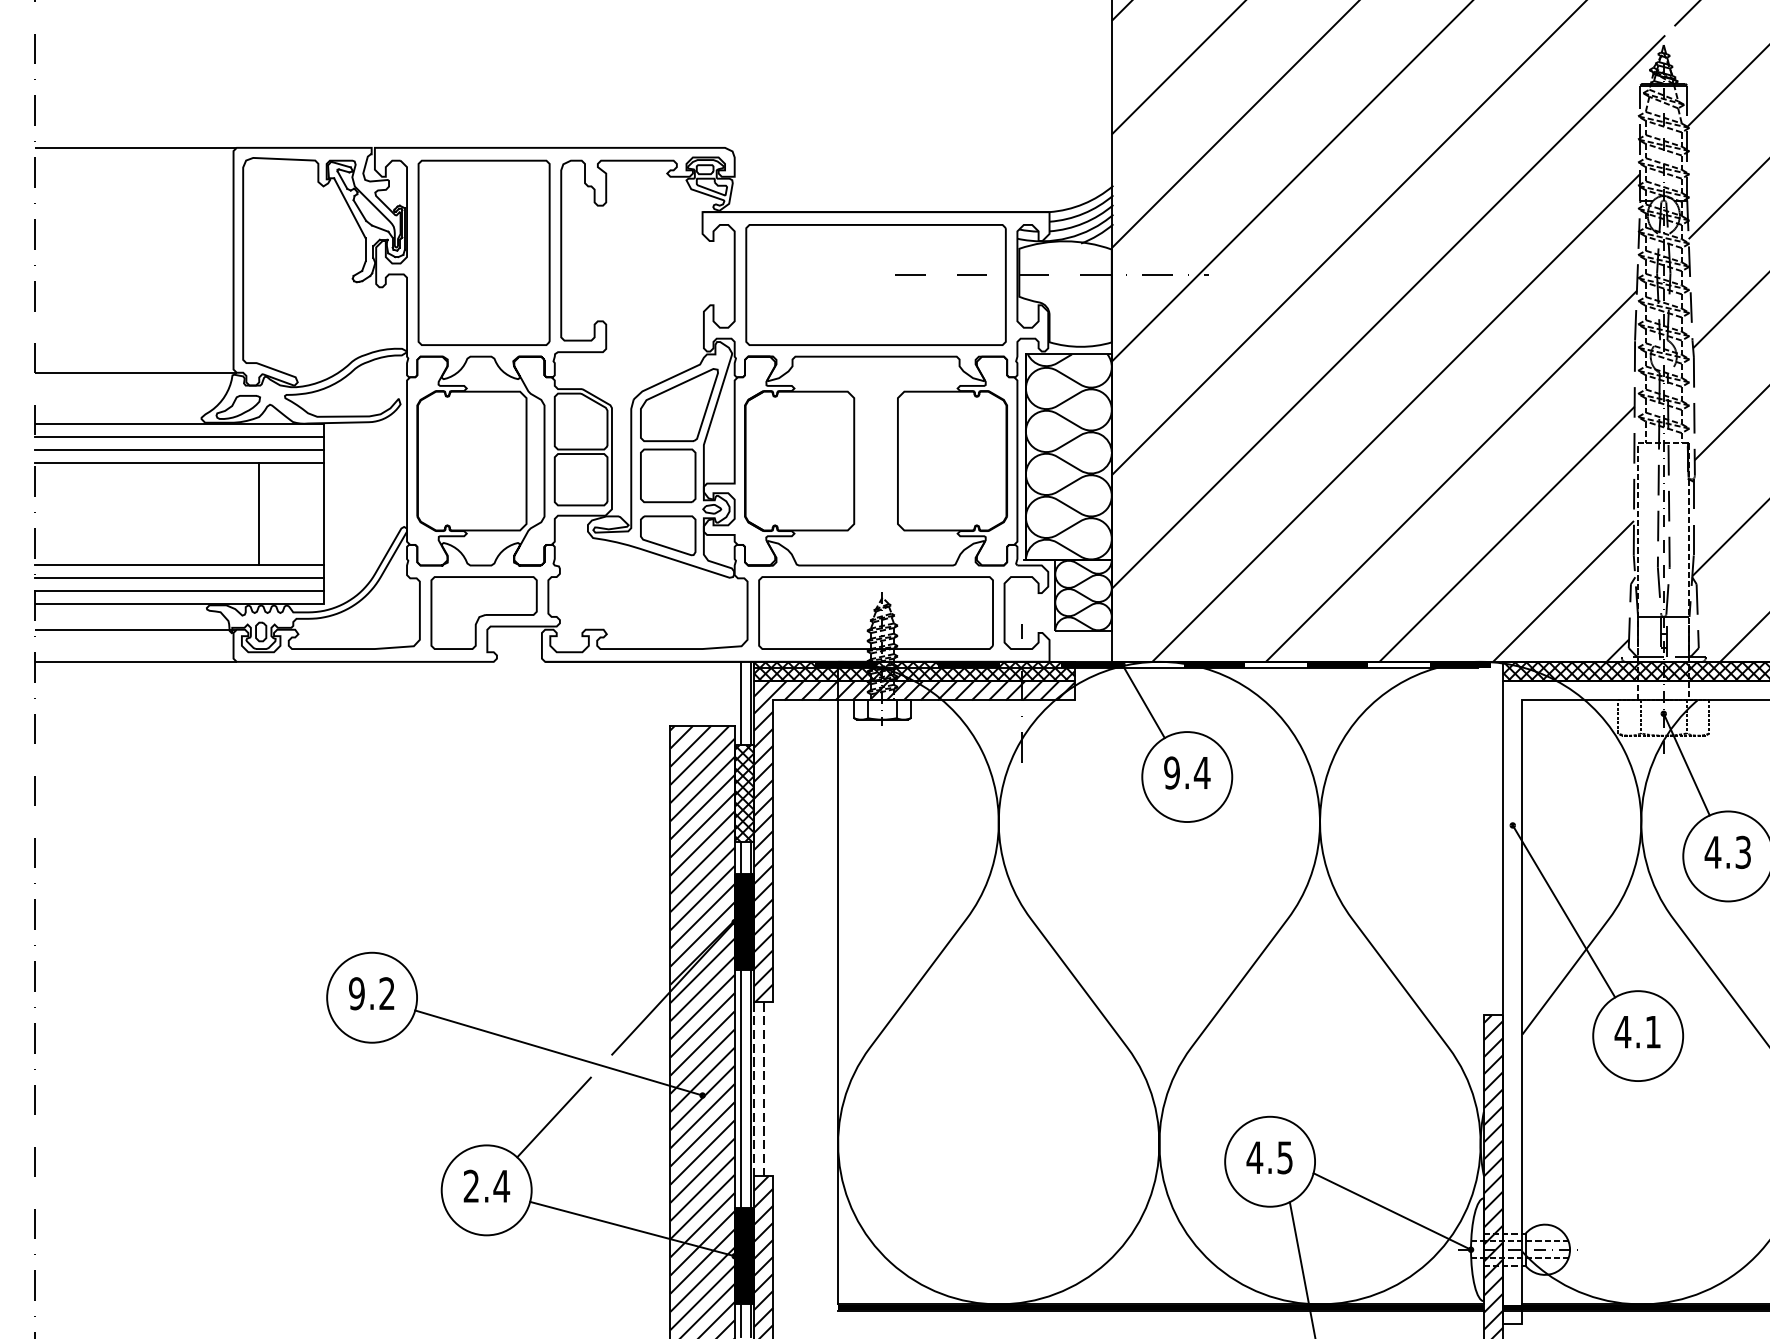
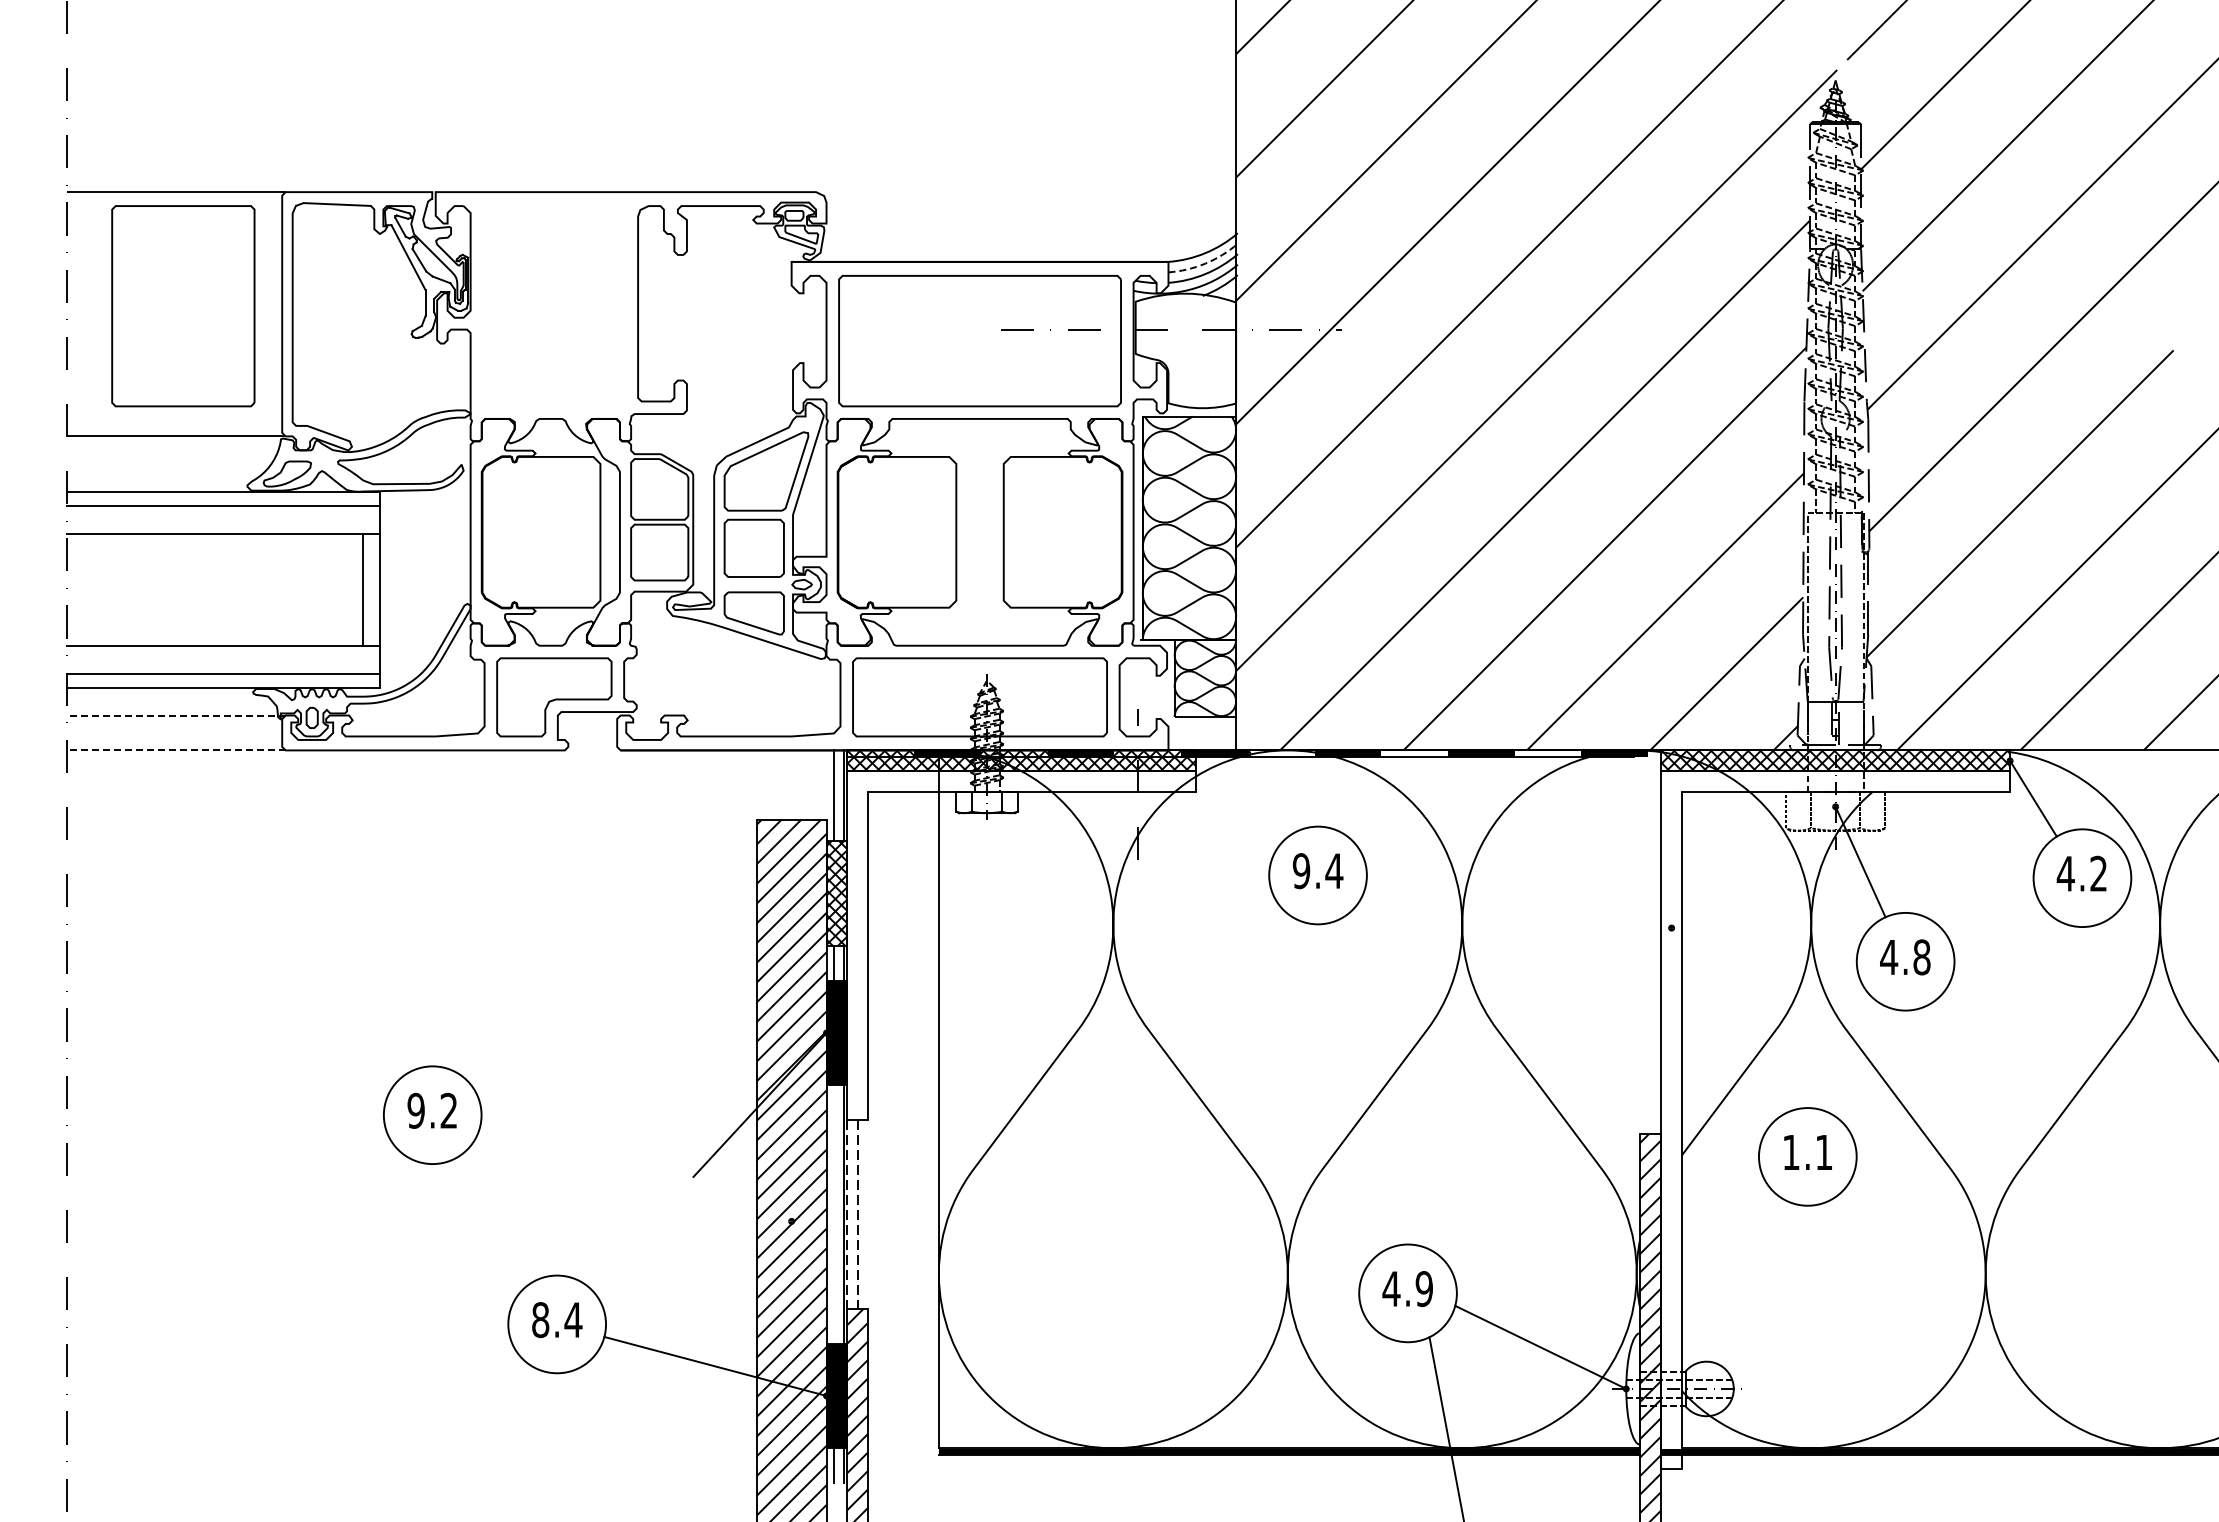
arc: (1083, 213) -> (1205, 263), solid -> dashed
part: (484, 253) -> (183, 306), moved
line: (178, 450) -> (222, 520), removed
line: (259, 513) -> (363, 589), moved
line: (178, 578) -> (222, 659), removed
line: (136, 629) -> (176, 715), solid -> dashed
line: (136, 661) -> (176, 750), solid -> dashed
line: (1143, 701) -> (1270, 793), removed
hatch: (914, 841) -> (1021, 945), removed
text: (1742, 852) -> (1921, 957), 4.3 -> 4.8
line: (1563, 911) -> (1726, 1021), removed
text: (1623, 1032) -> (1791, 1152), 4.1 -> 1.1
line: (558, 1053) -> (635, 1175), removed
line: (741, 1089) -> (833, 1214), removed
line: (554, 1117) -> (630, 1245), removed
text: (1284, 1157) -> (1423, 1288), 4.5 -> 4.9
text: (471, 1186) -> (540, 1320), 2.4 -> 8.4

